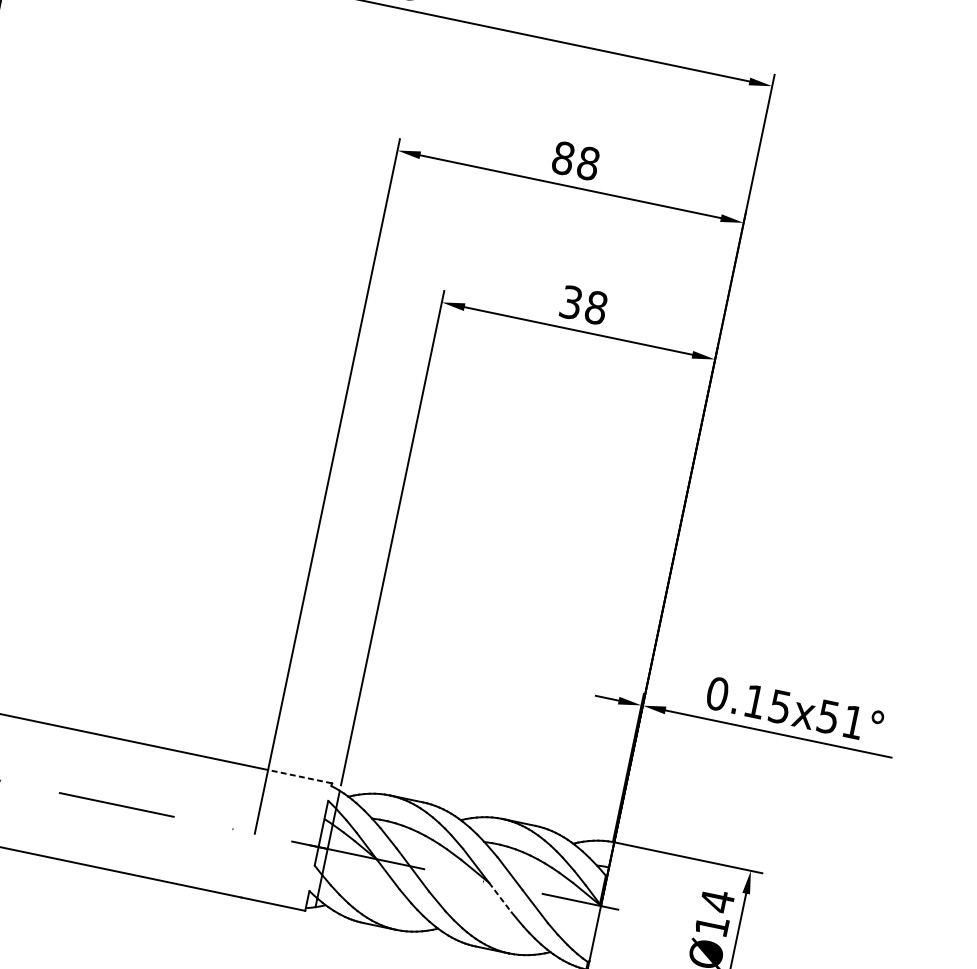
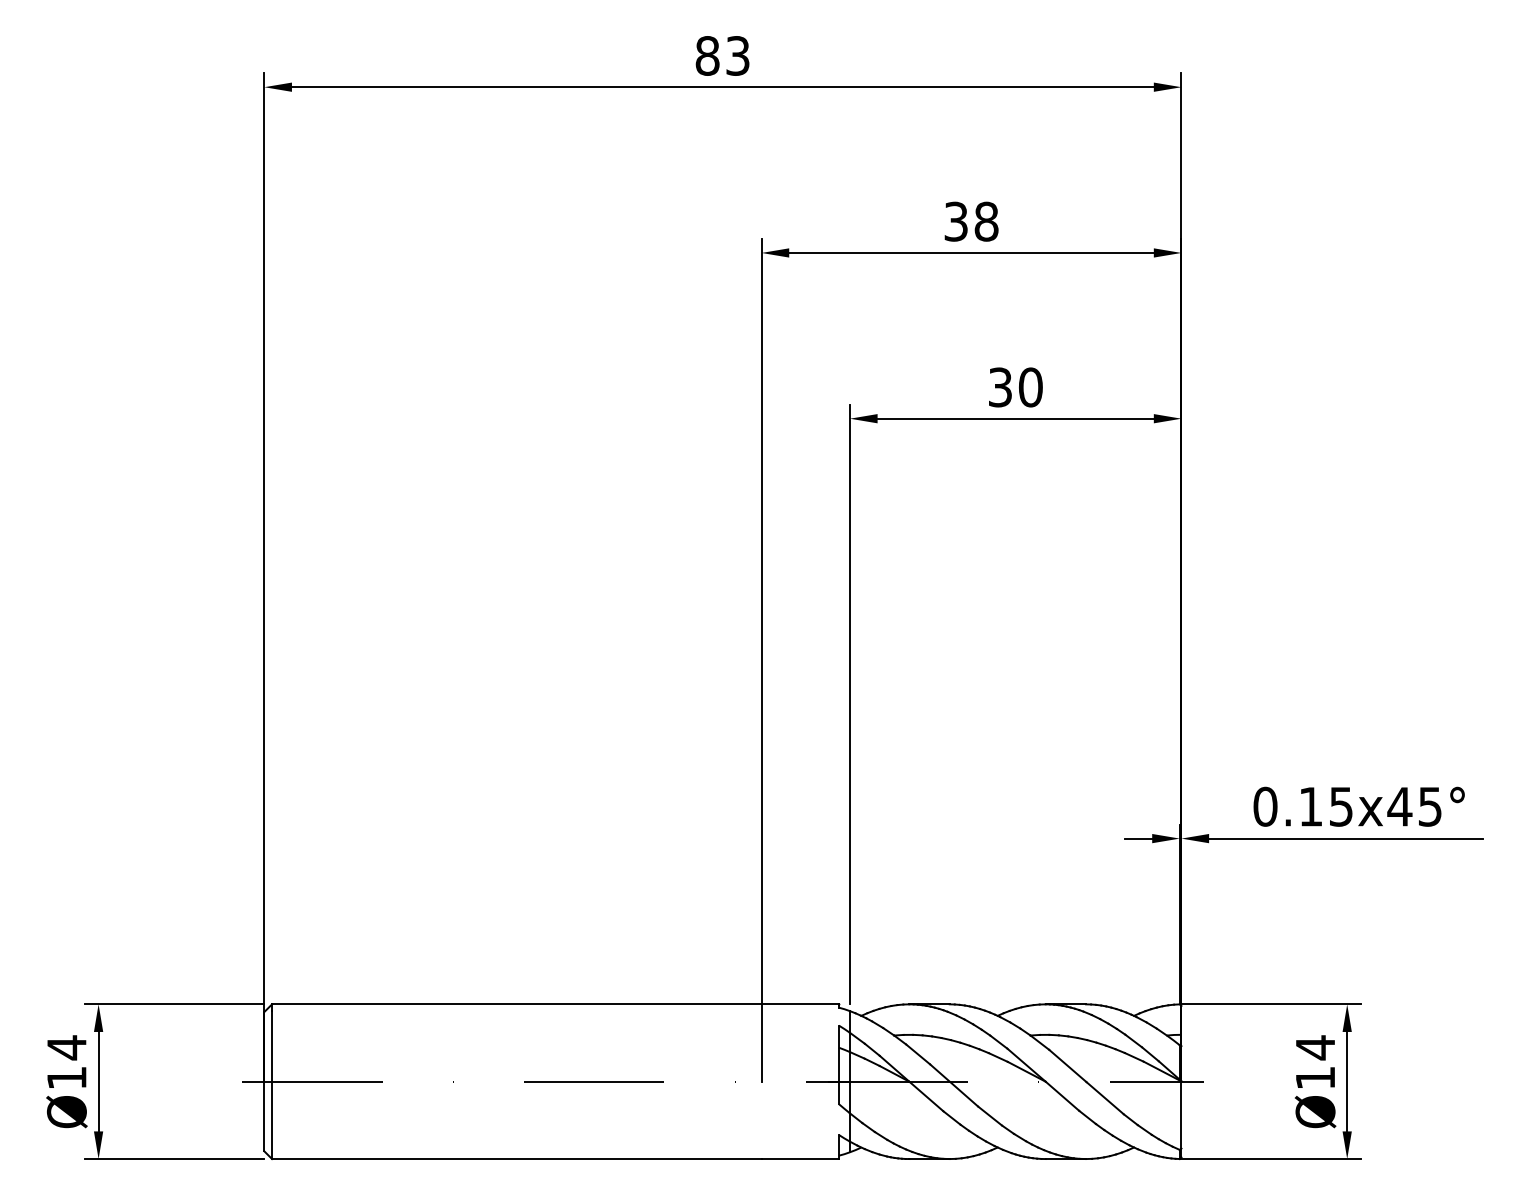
text: (563, 158) -> (956, 221), 88 -> 38
text: (596, 307) -> (1030, 387), 38 -> 30
text: (840, 719) -> (1414, 806), 0.15x51° -> 0.15x45°
line: (300, 776) -> (800, 1004), dashed -> solid
line: (500, 897) -> (1062, 1096), dashed -> solid

